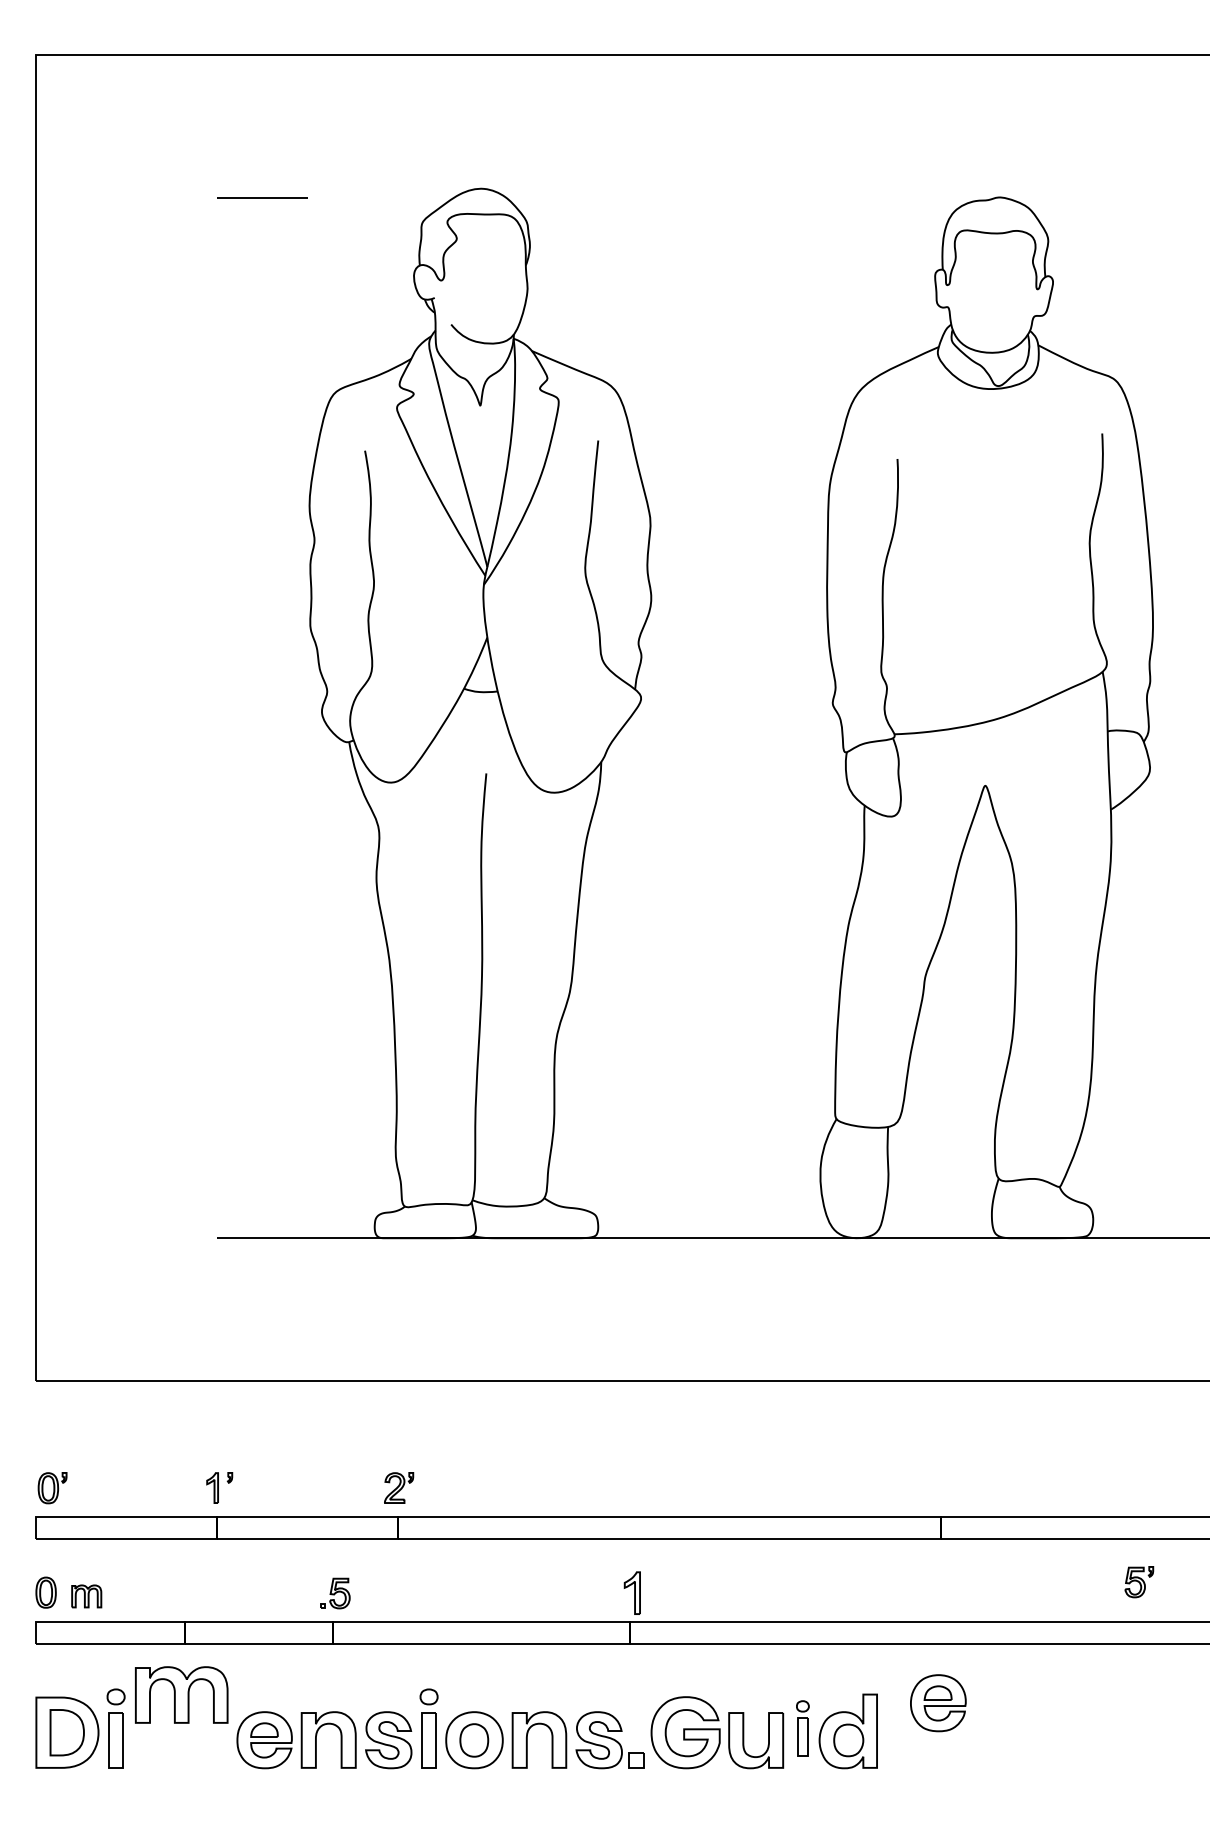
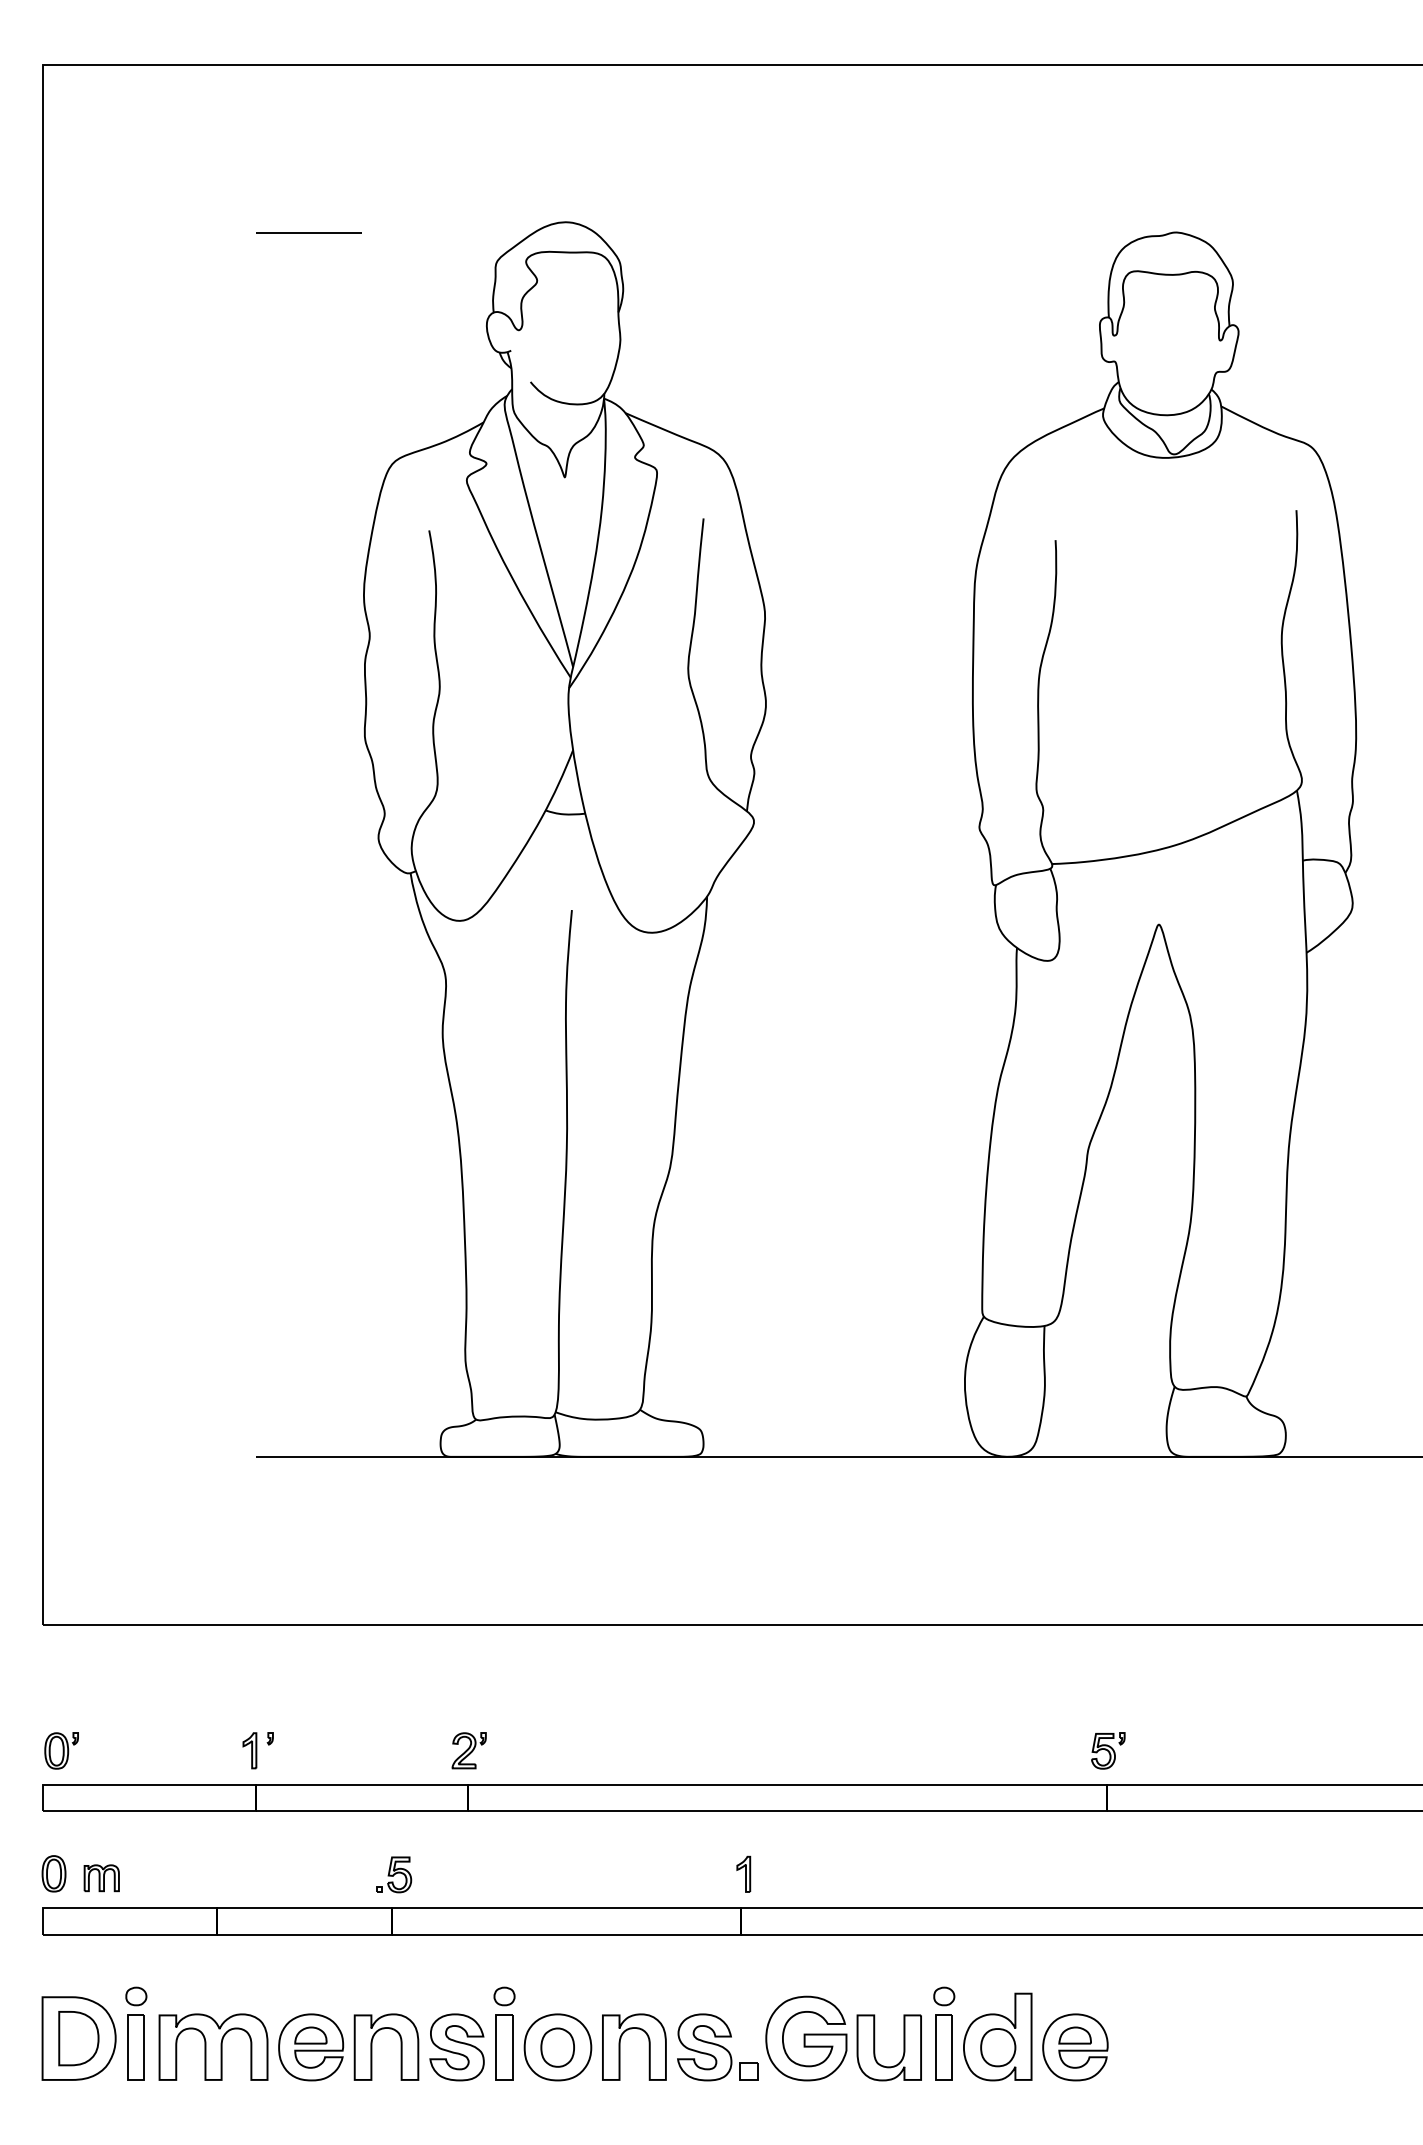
part: (1139, 1582) -> (1108, 1751), moved
part: (632, 1592) -> (743, 1873), size x0.71
part: (181, 1694) -> (213, 2046), moved
part: (938, 1703) -> (1075, 2047), moved
part: (802, 1728) -> (943, 2033), size x1.43

